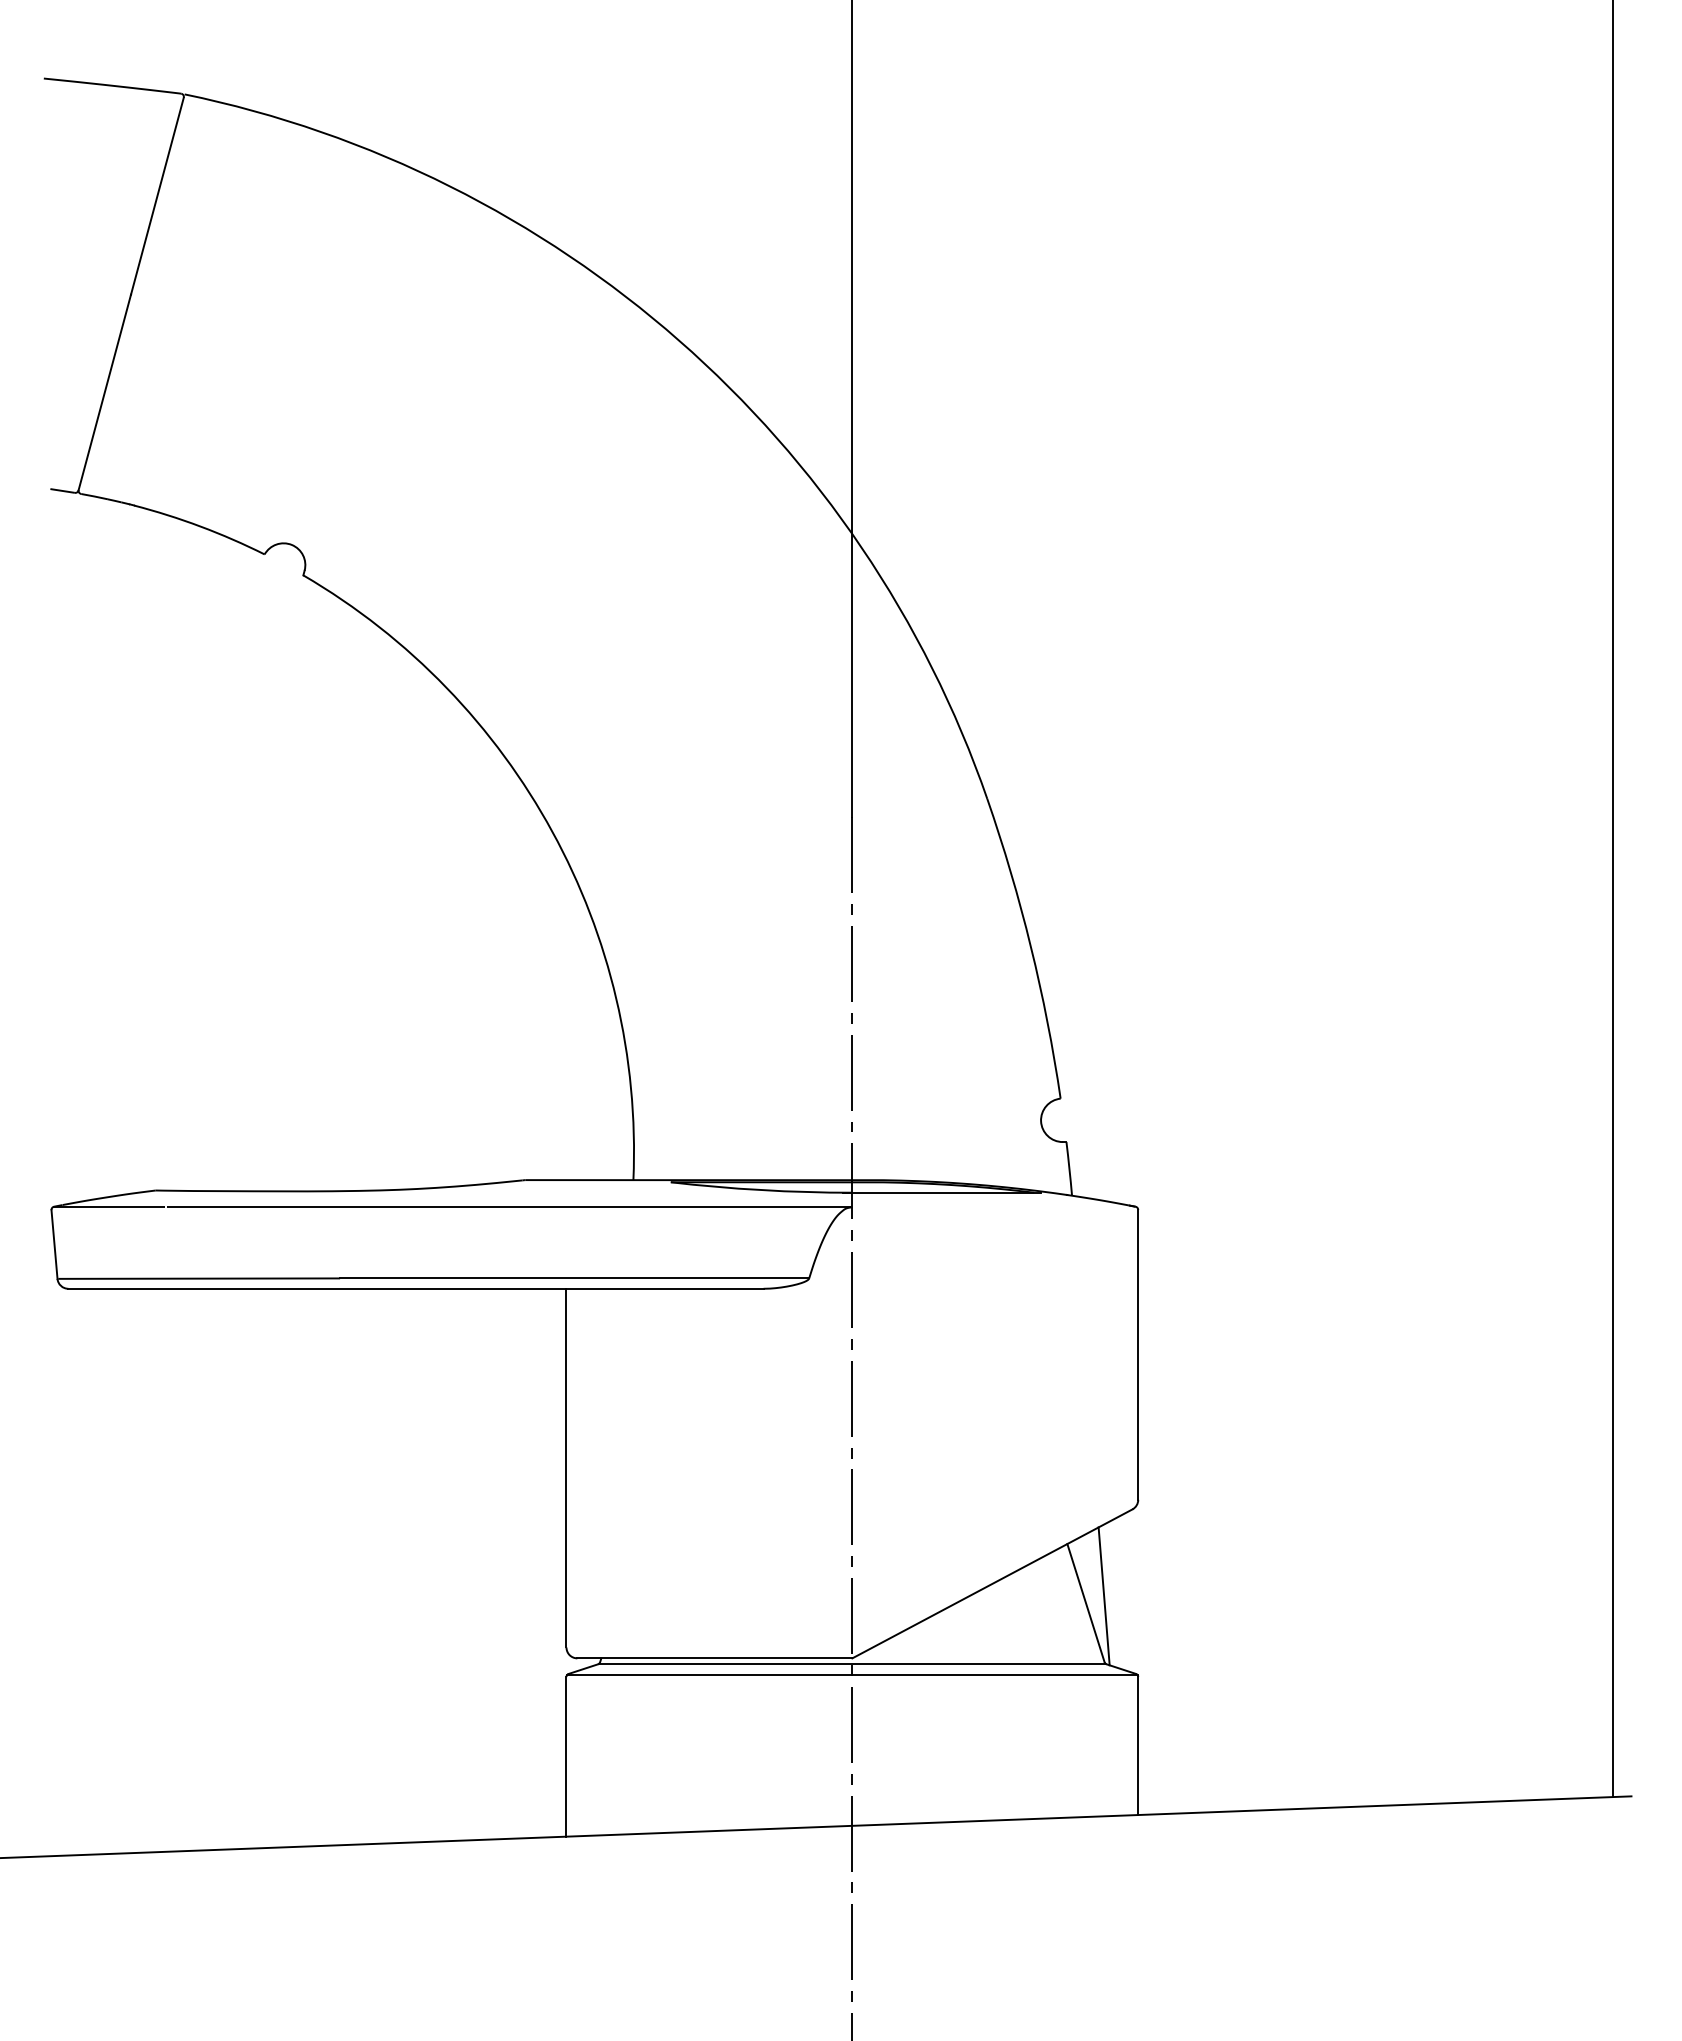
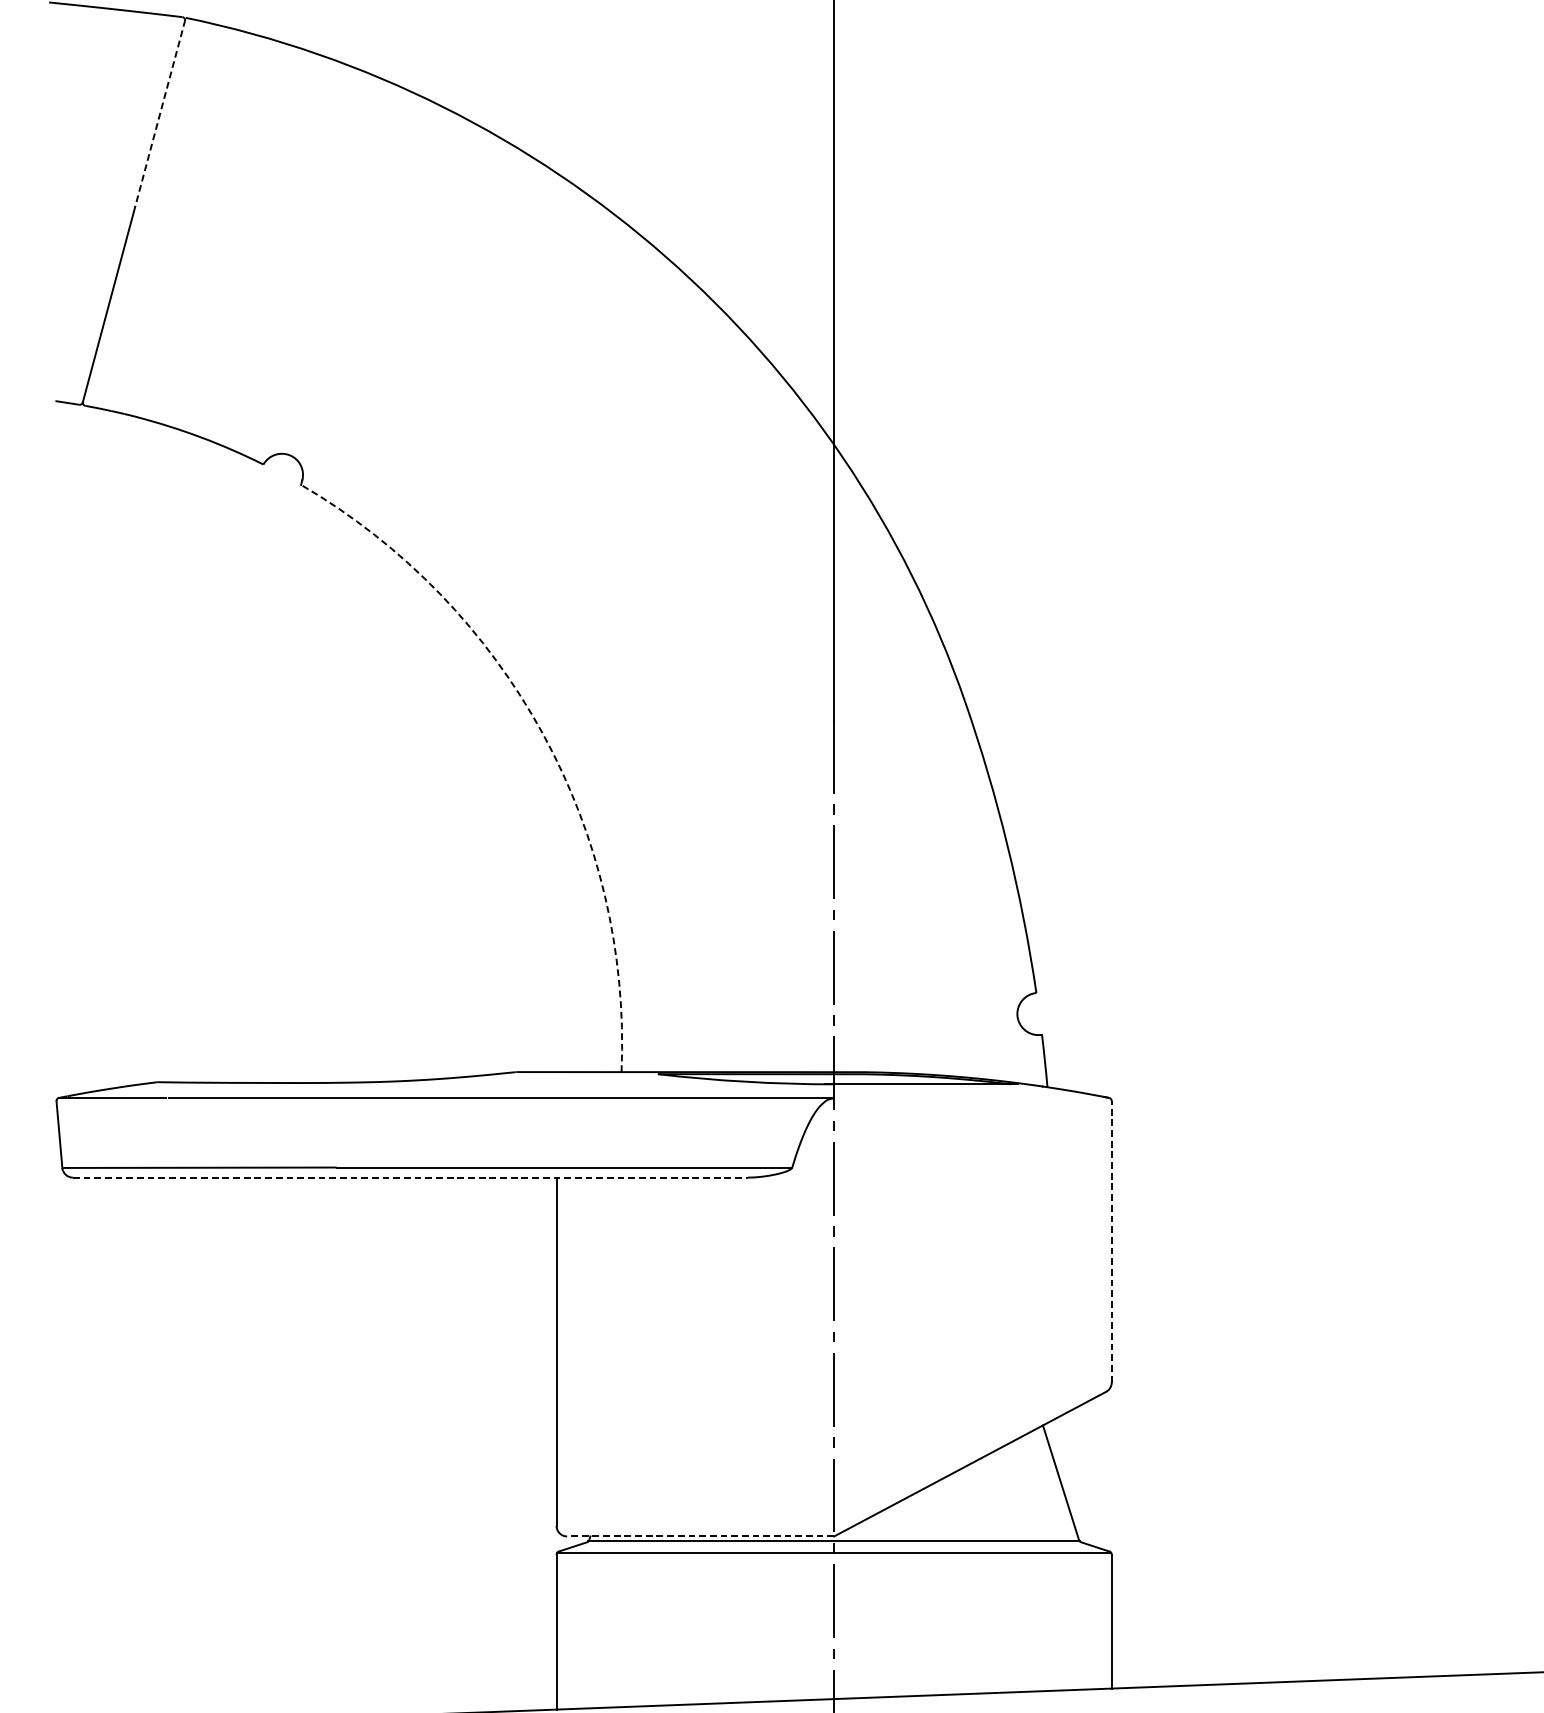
line: (157, 196) -> (159, 116), solid -> dashed
arc: (552, 831) -> (542, 733), solid -> dashed
line: (415, 1288) -> (409, 1177), solid -> dashed
line: (1138, 1354) -> (1112, 1241), solid -> dashed
line: (1103, 1596) -> (1078, 1476), removed
line: (714, 1658) -> (700, 1536), solid -> dashed

